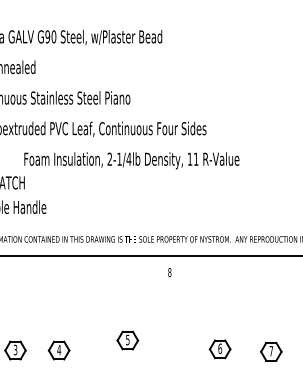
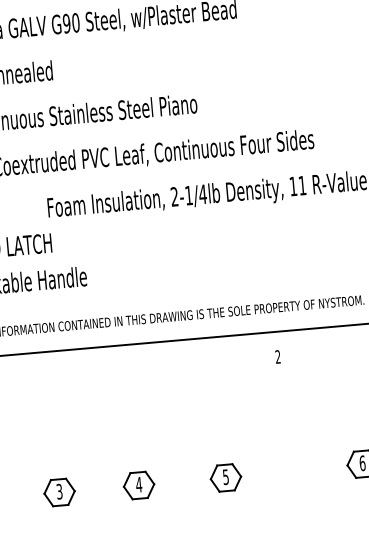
text: (169, 272) -> (277, 356), 8 -> 2
part: (127, 340) -> (225, 477), moved
part: (58, 350) -> (138, 485), moved

